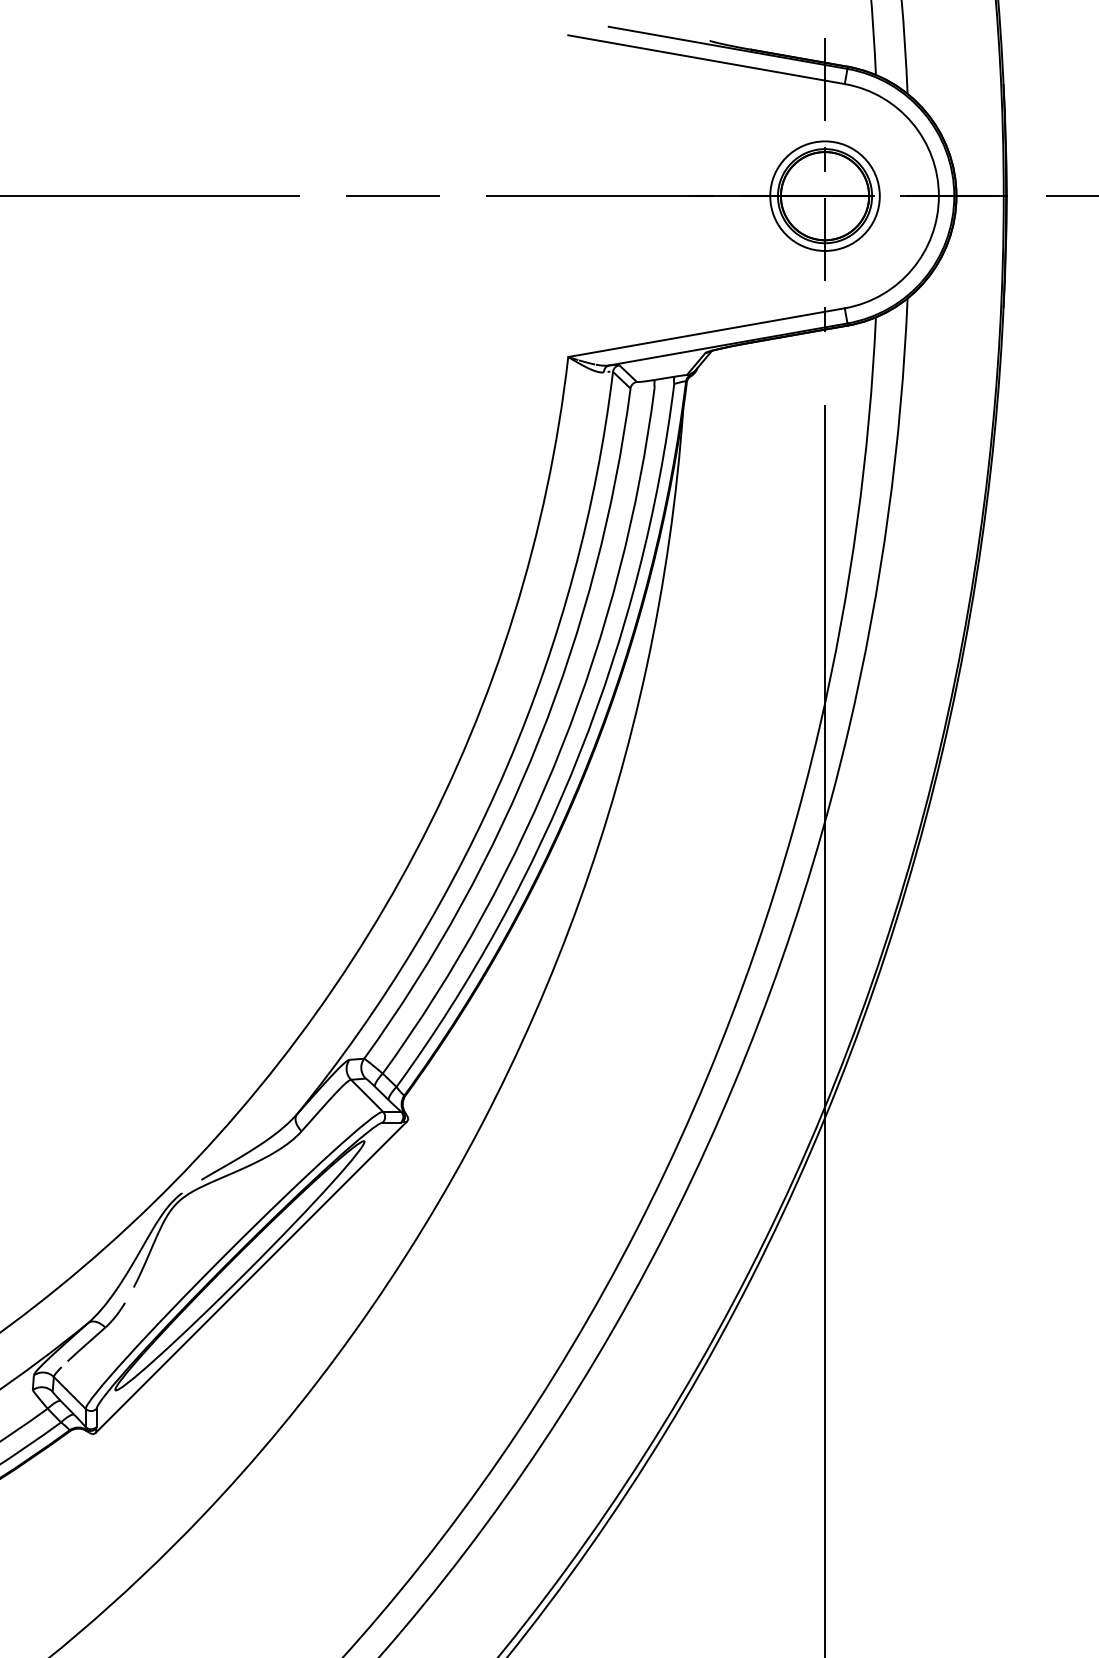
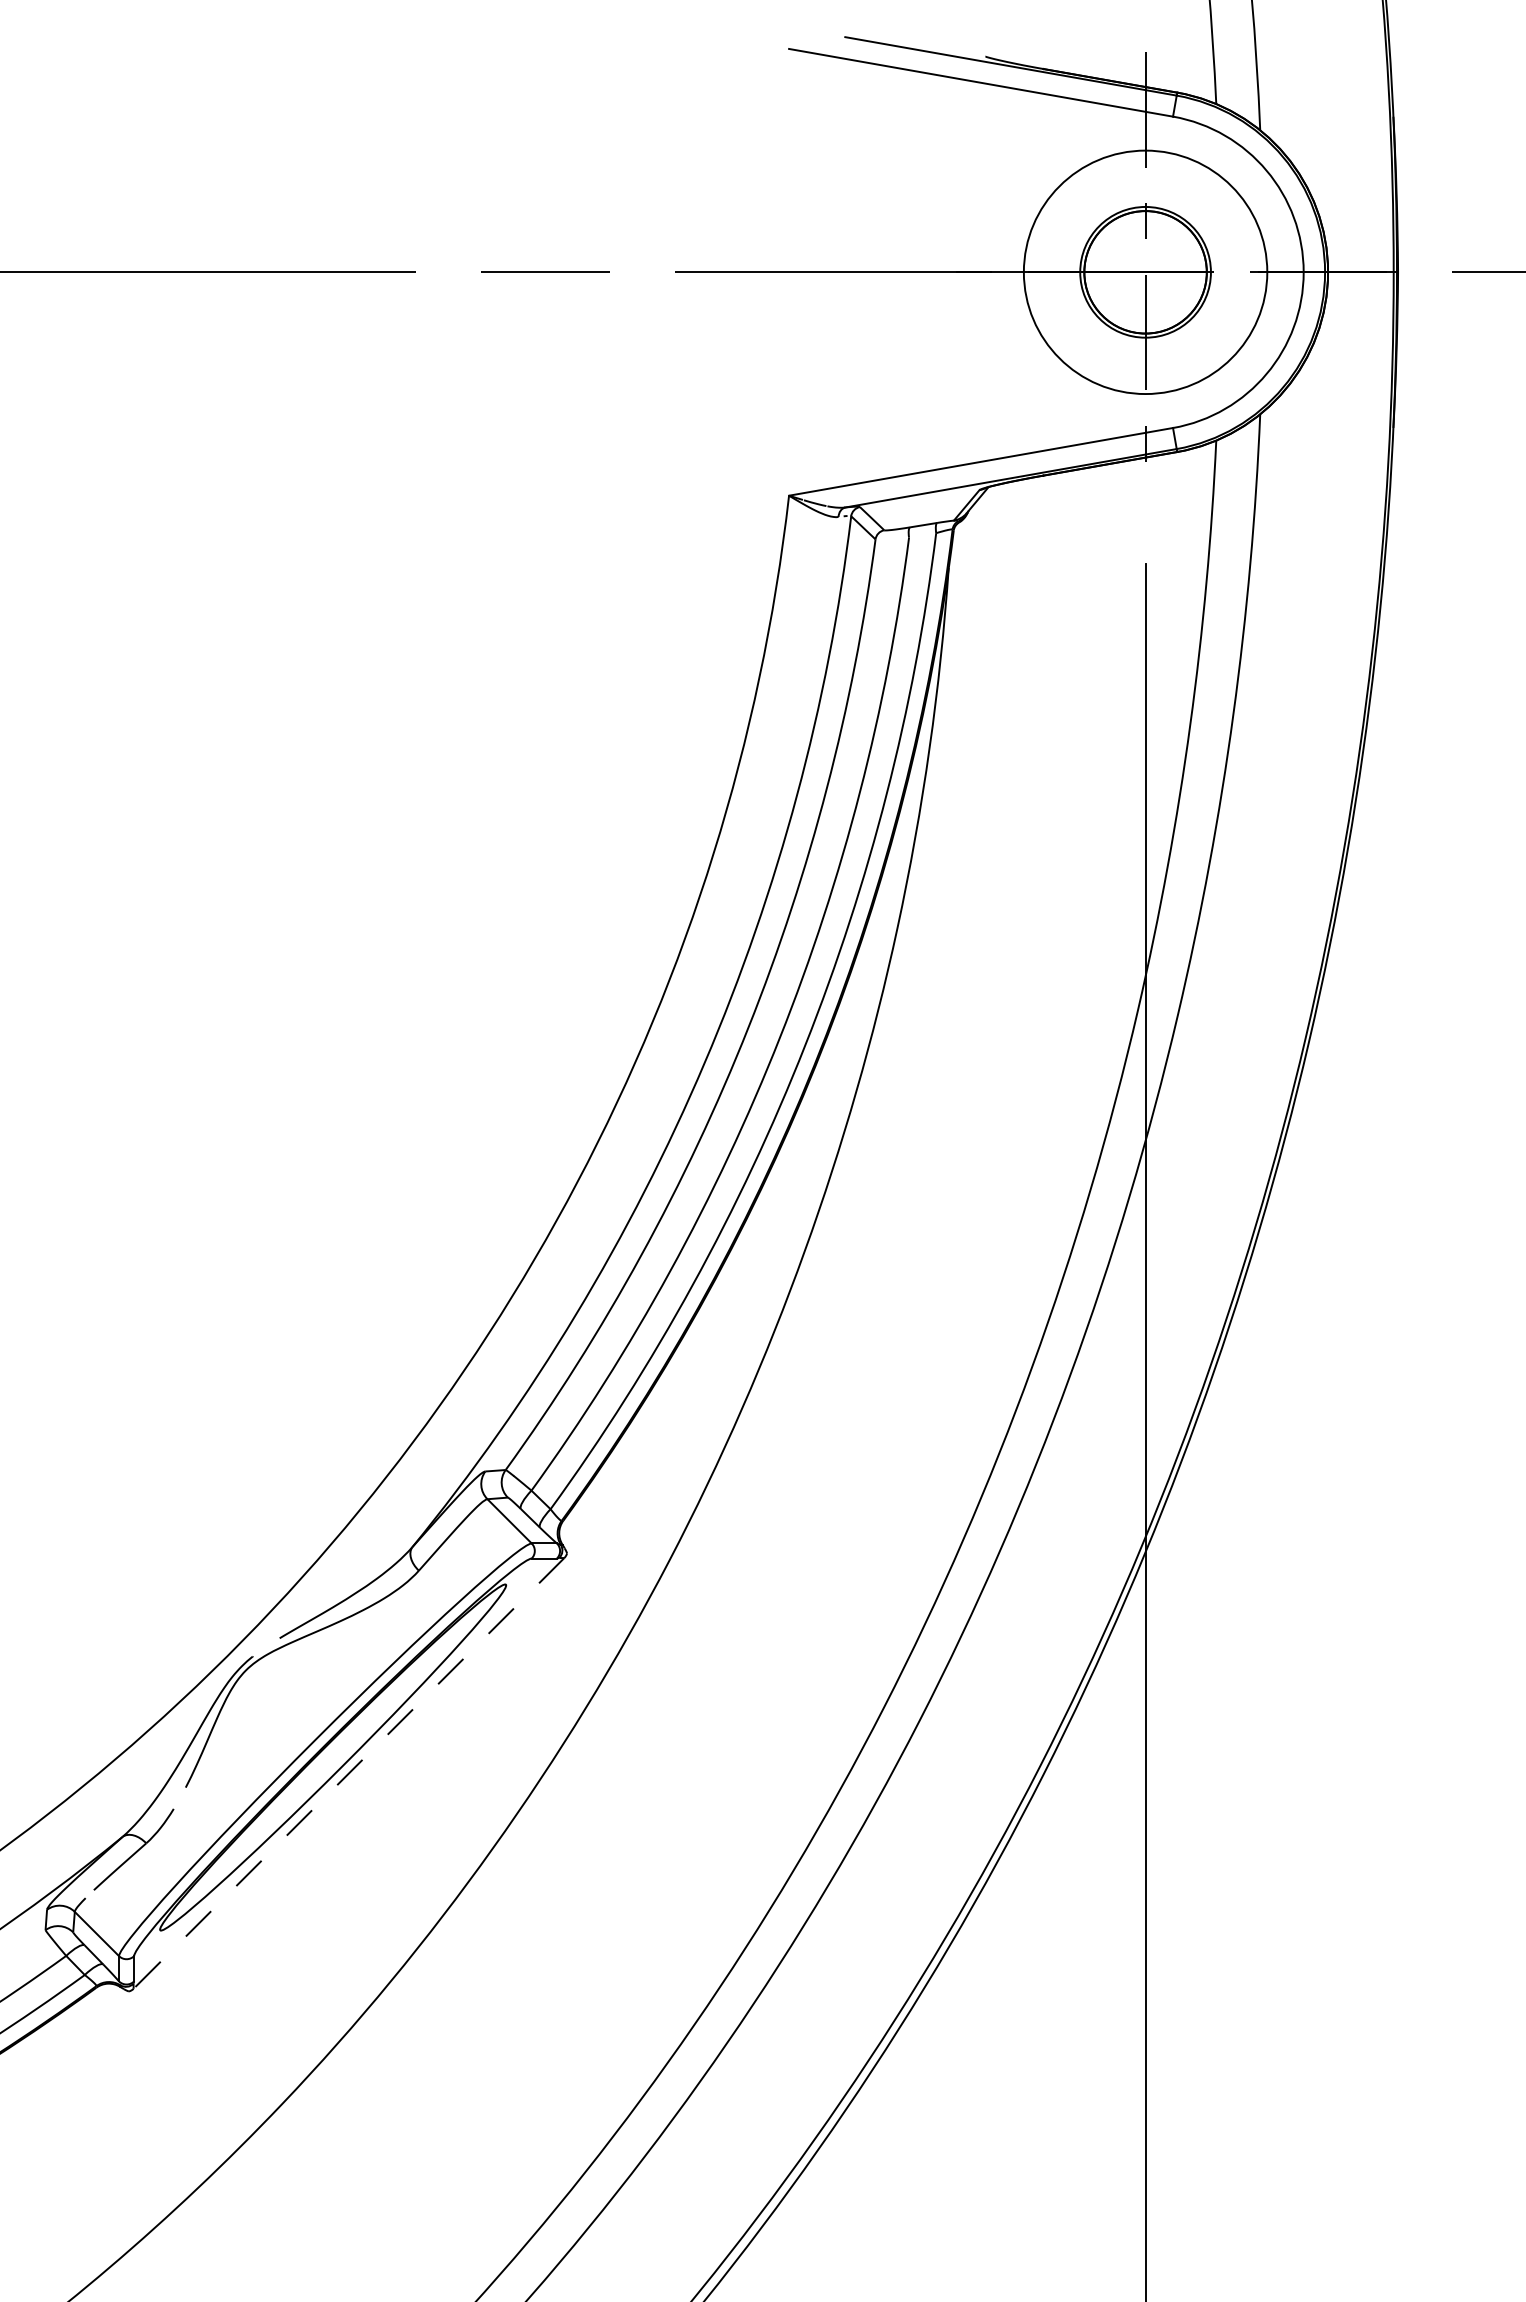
circle: (824, 196) -> (1145, 272), size x1.6
line: (250, 1277) -> (348, 1773), solid -> dashed

